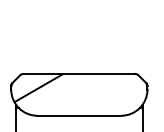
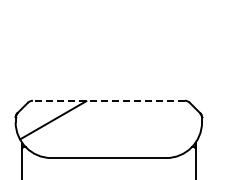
line: (79, 73) -> (108, 100), solid -> dashed

